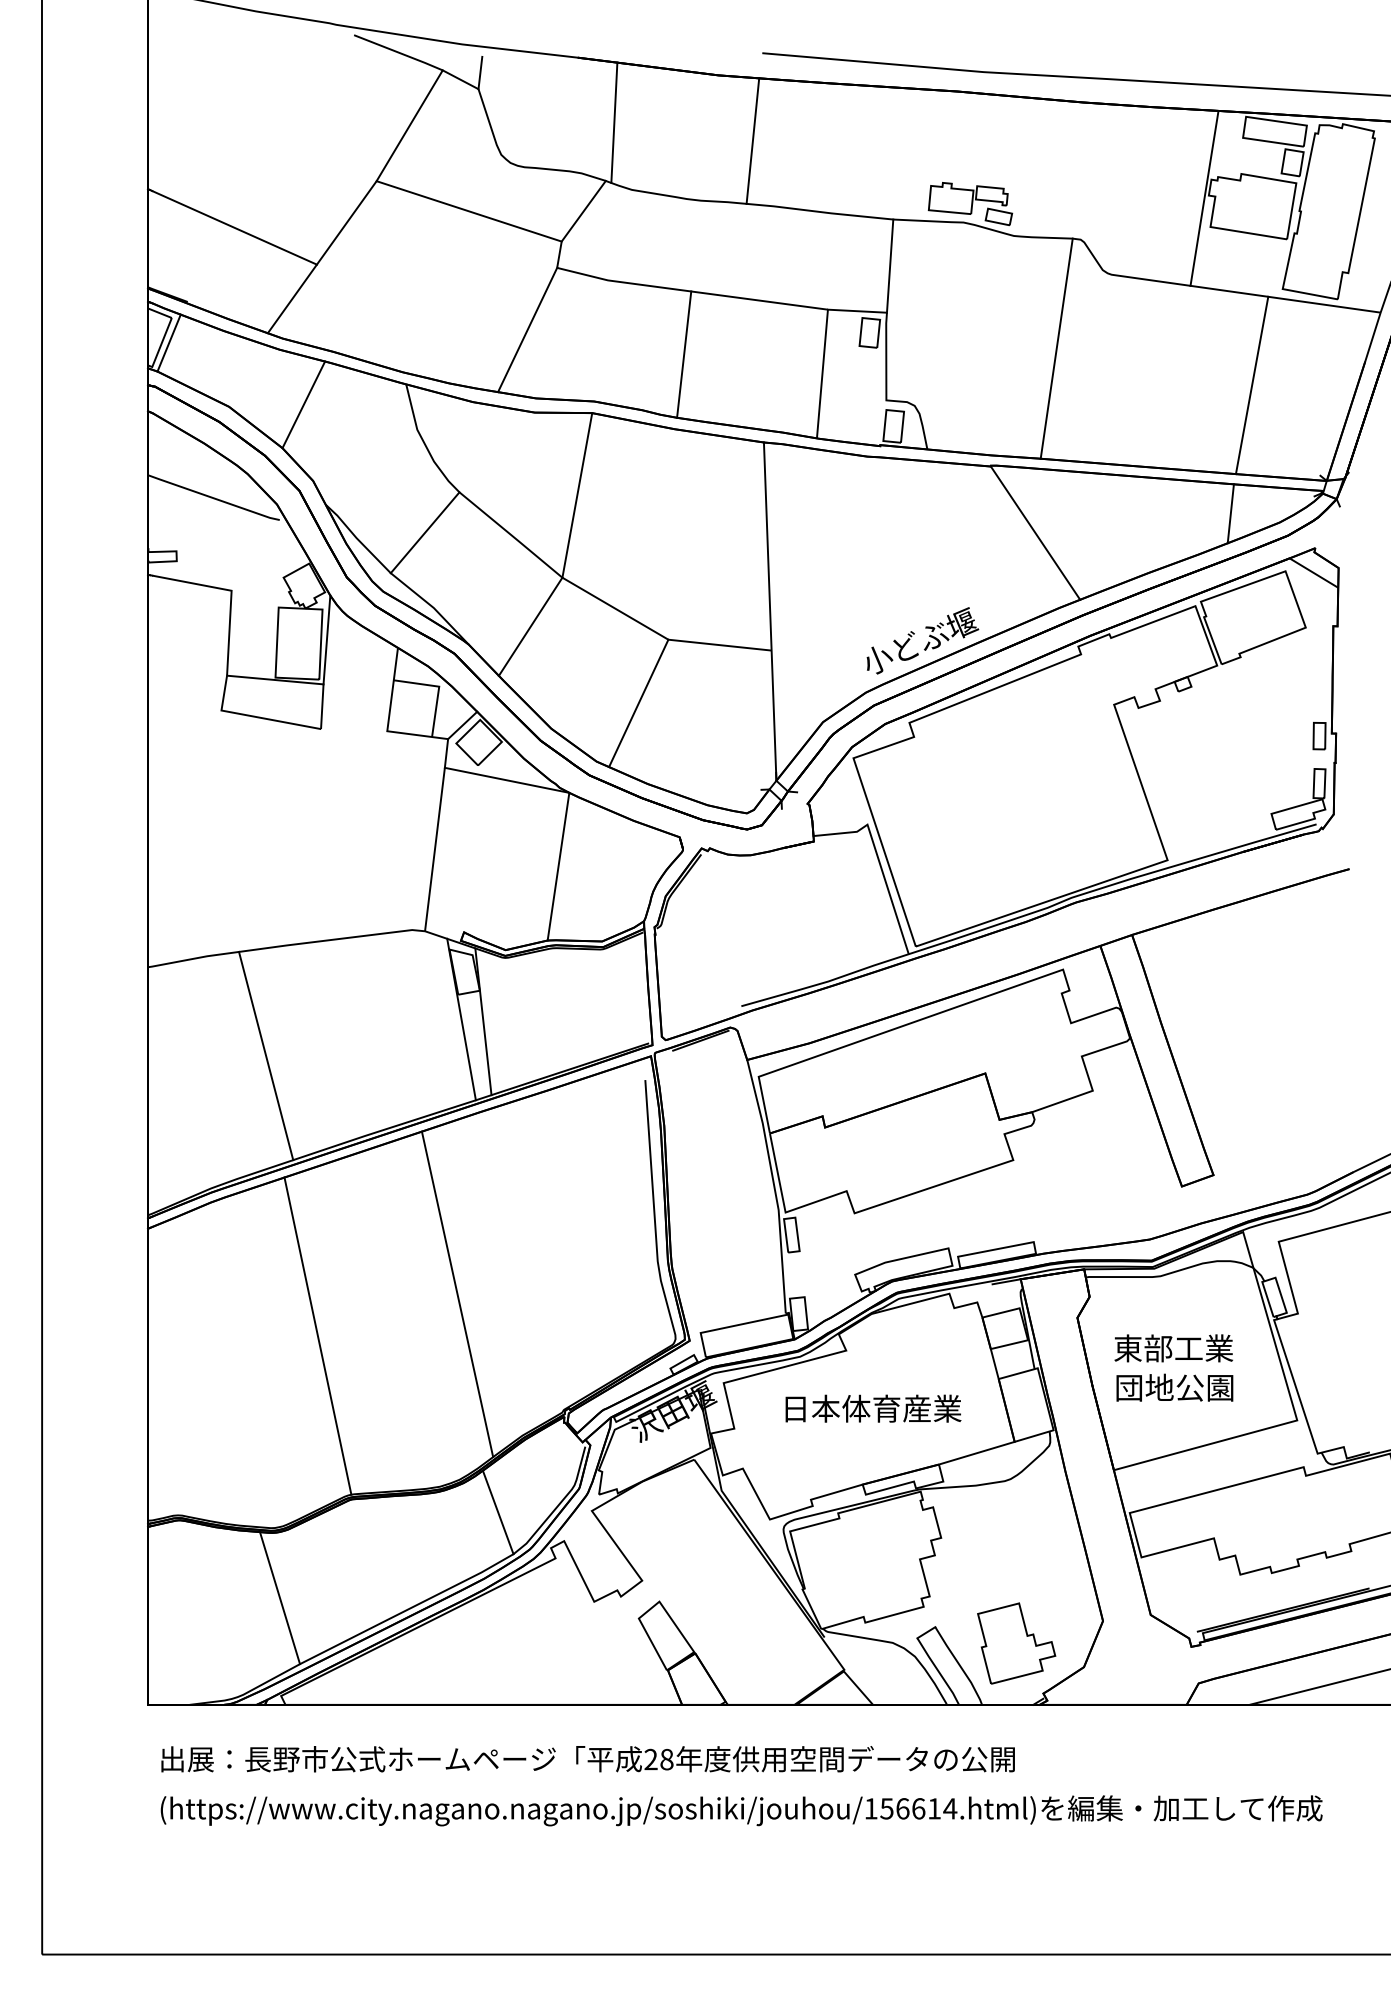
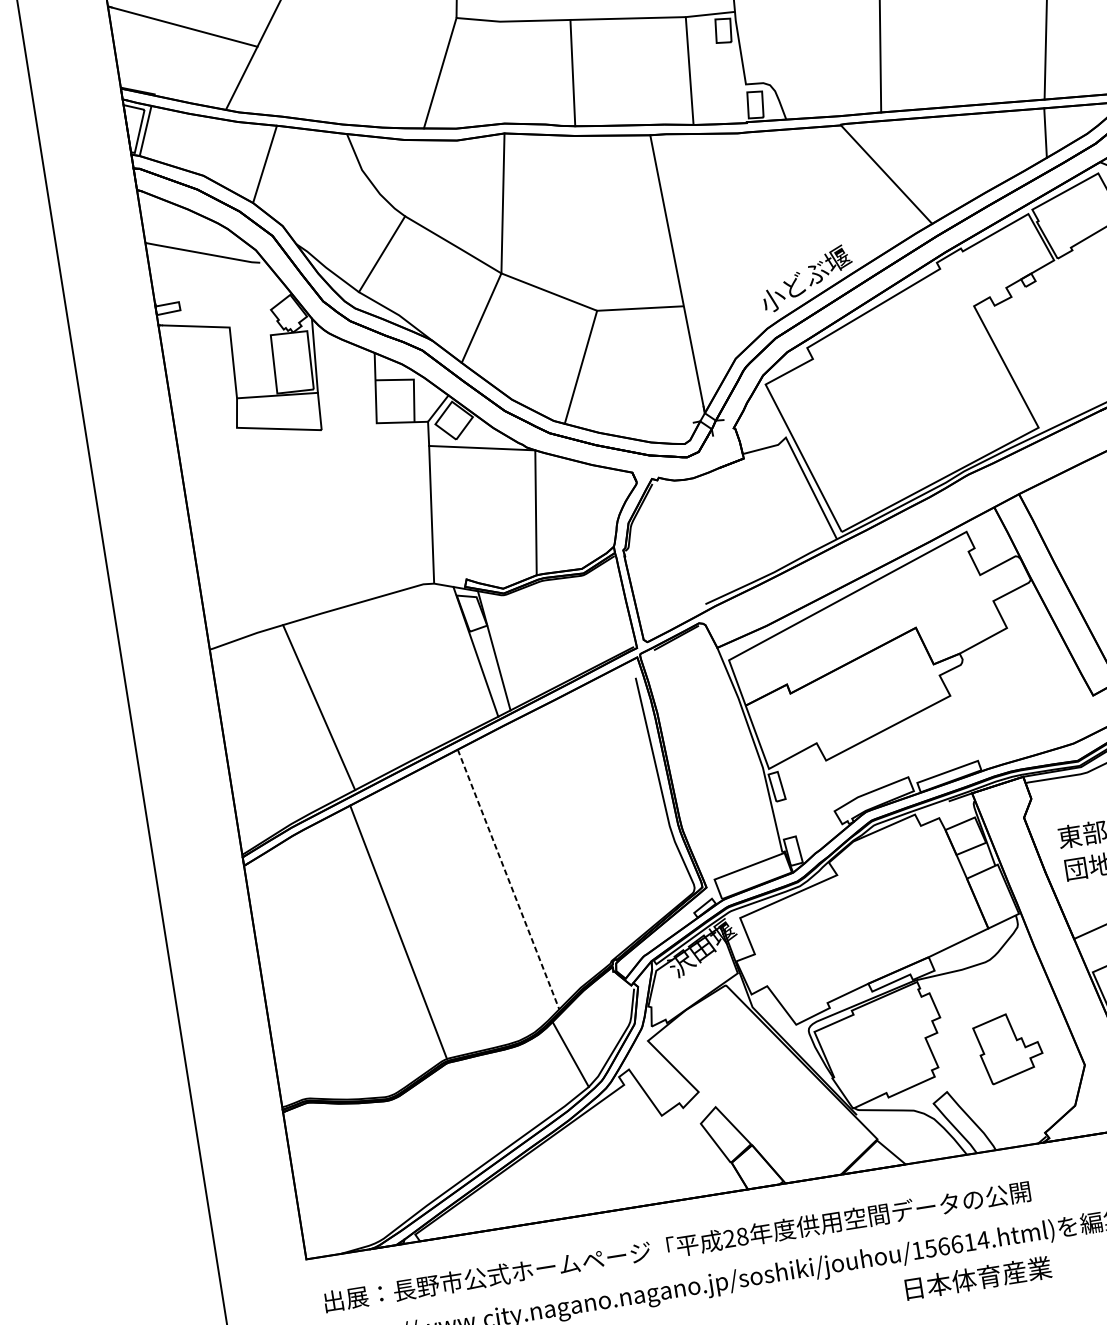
line: (457, 1294) -> (508, 879), solid -> dashed
text: (873, 1408) -> (978, 1278), moved
line: (280, 1598) -> (402, 1154), removed
part: (1016, 1643) -> (1008, 1047), moved

